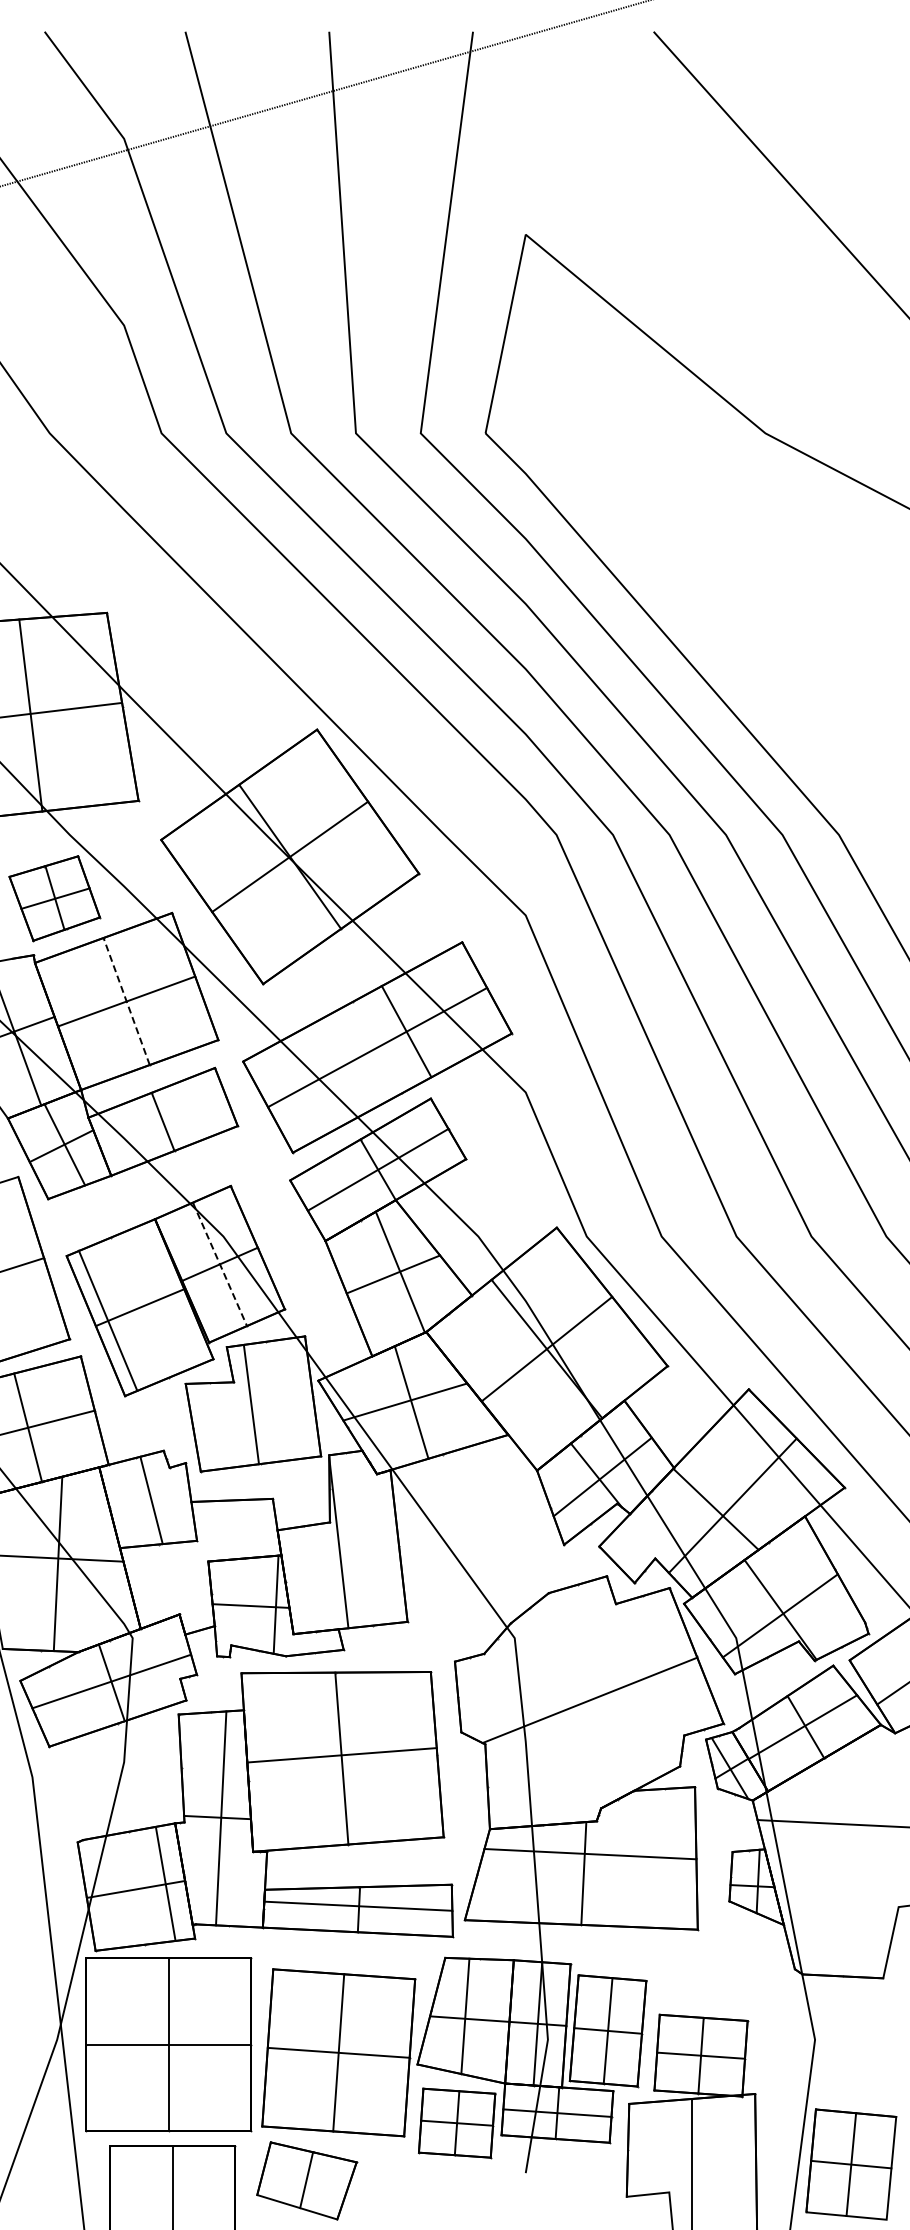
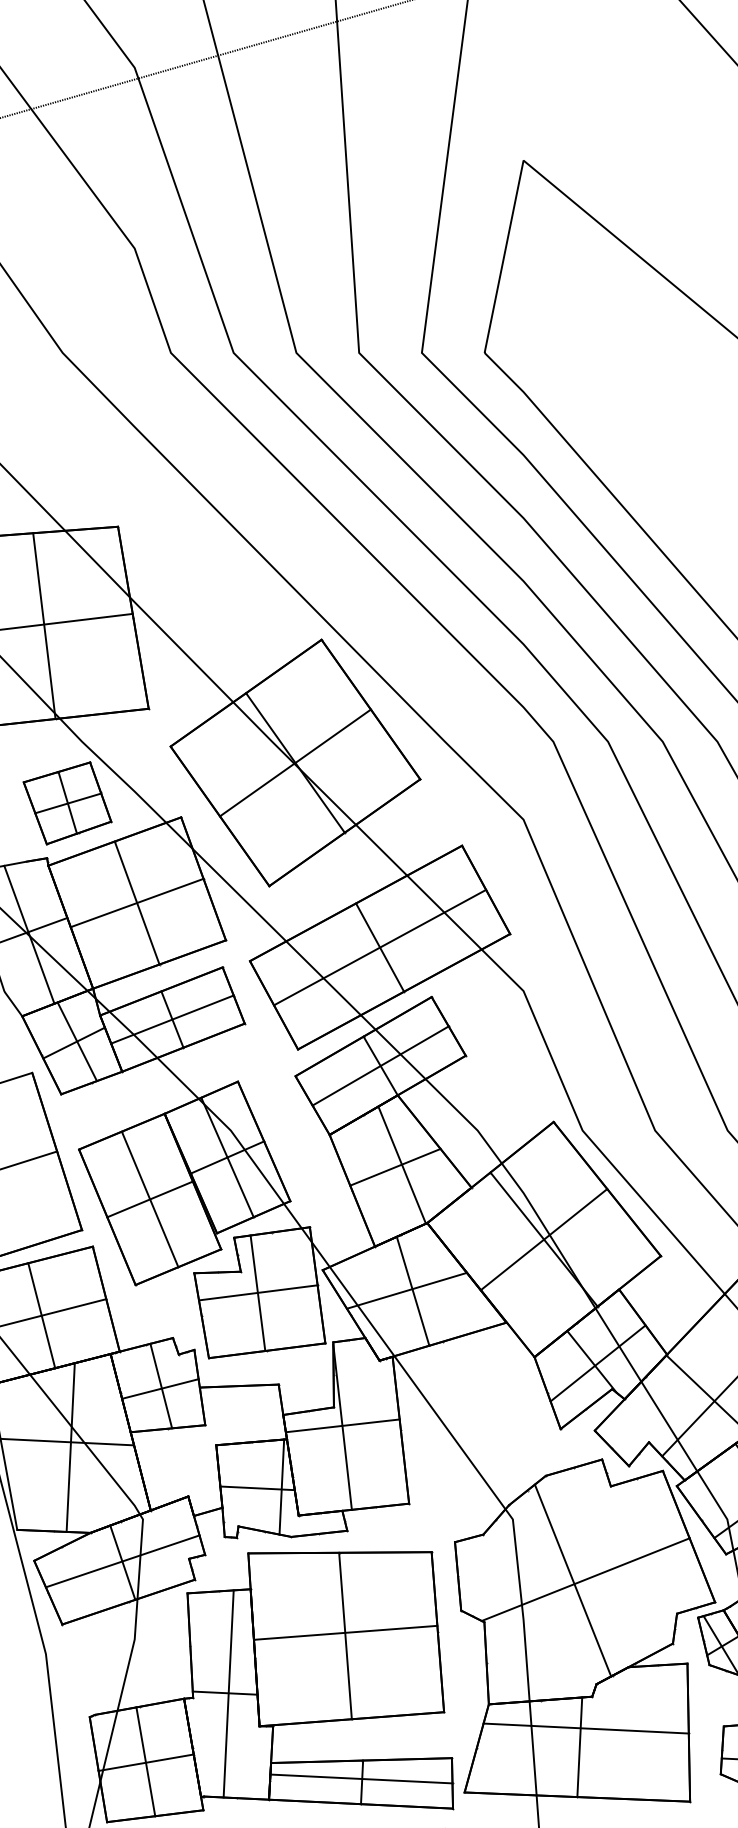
line: (126, 1001) -> (136, 903), dashed -> solid
line: (406, 1031) -> (380, 947), moved
line: (162, 1121) -> (171, 1019), added
line: (220, 1264) -> (228, 1157), dashed -> solid
line: (107, 1320) -> (149, 1199), moved
line: (251, 1403) -> (258, 1292), added
line: (150, 1503) -> (160, 1389), added
line: (338, 1541) -> (342, 1425), added
line: (576, 1701) -> (572, 1580), added
line: (165, 1883) -> (145, 1761), moved

